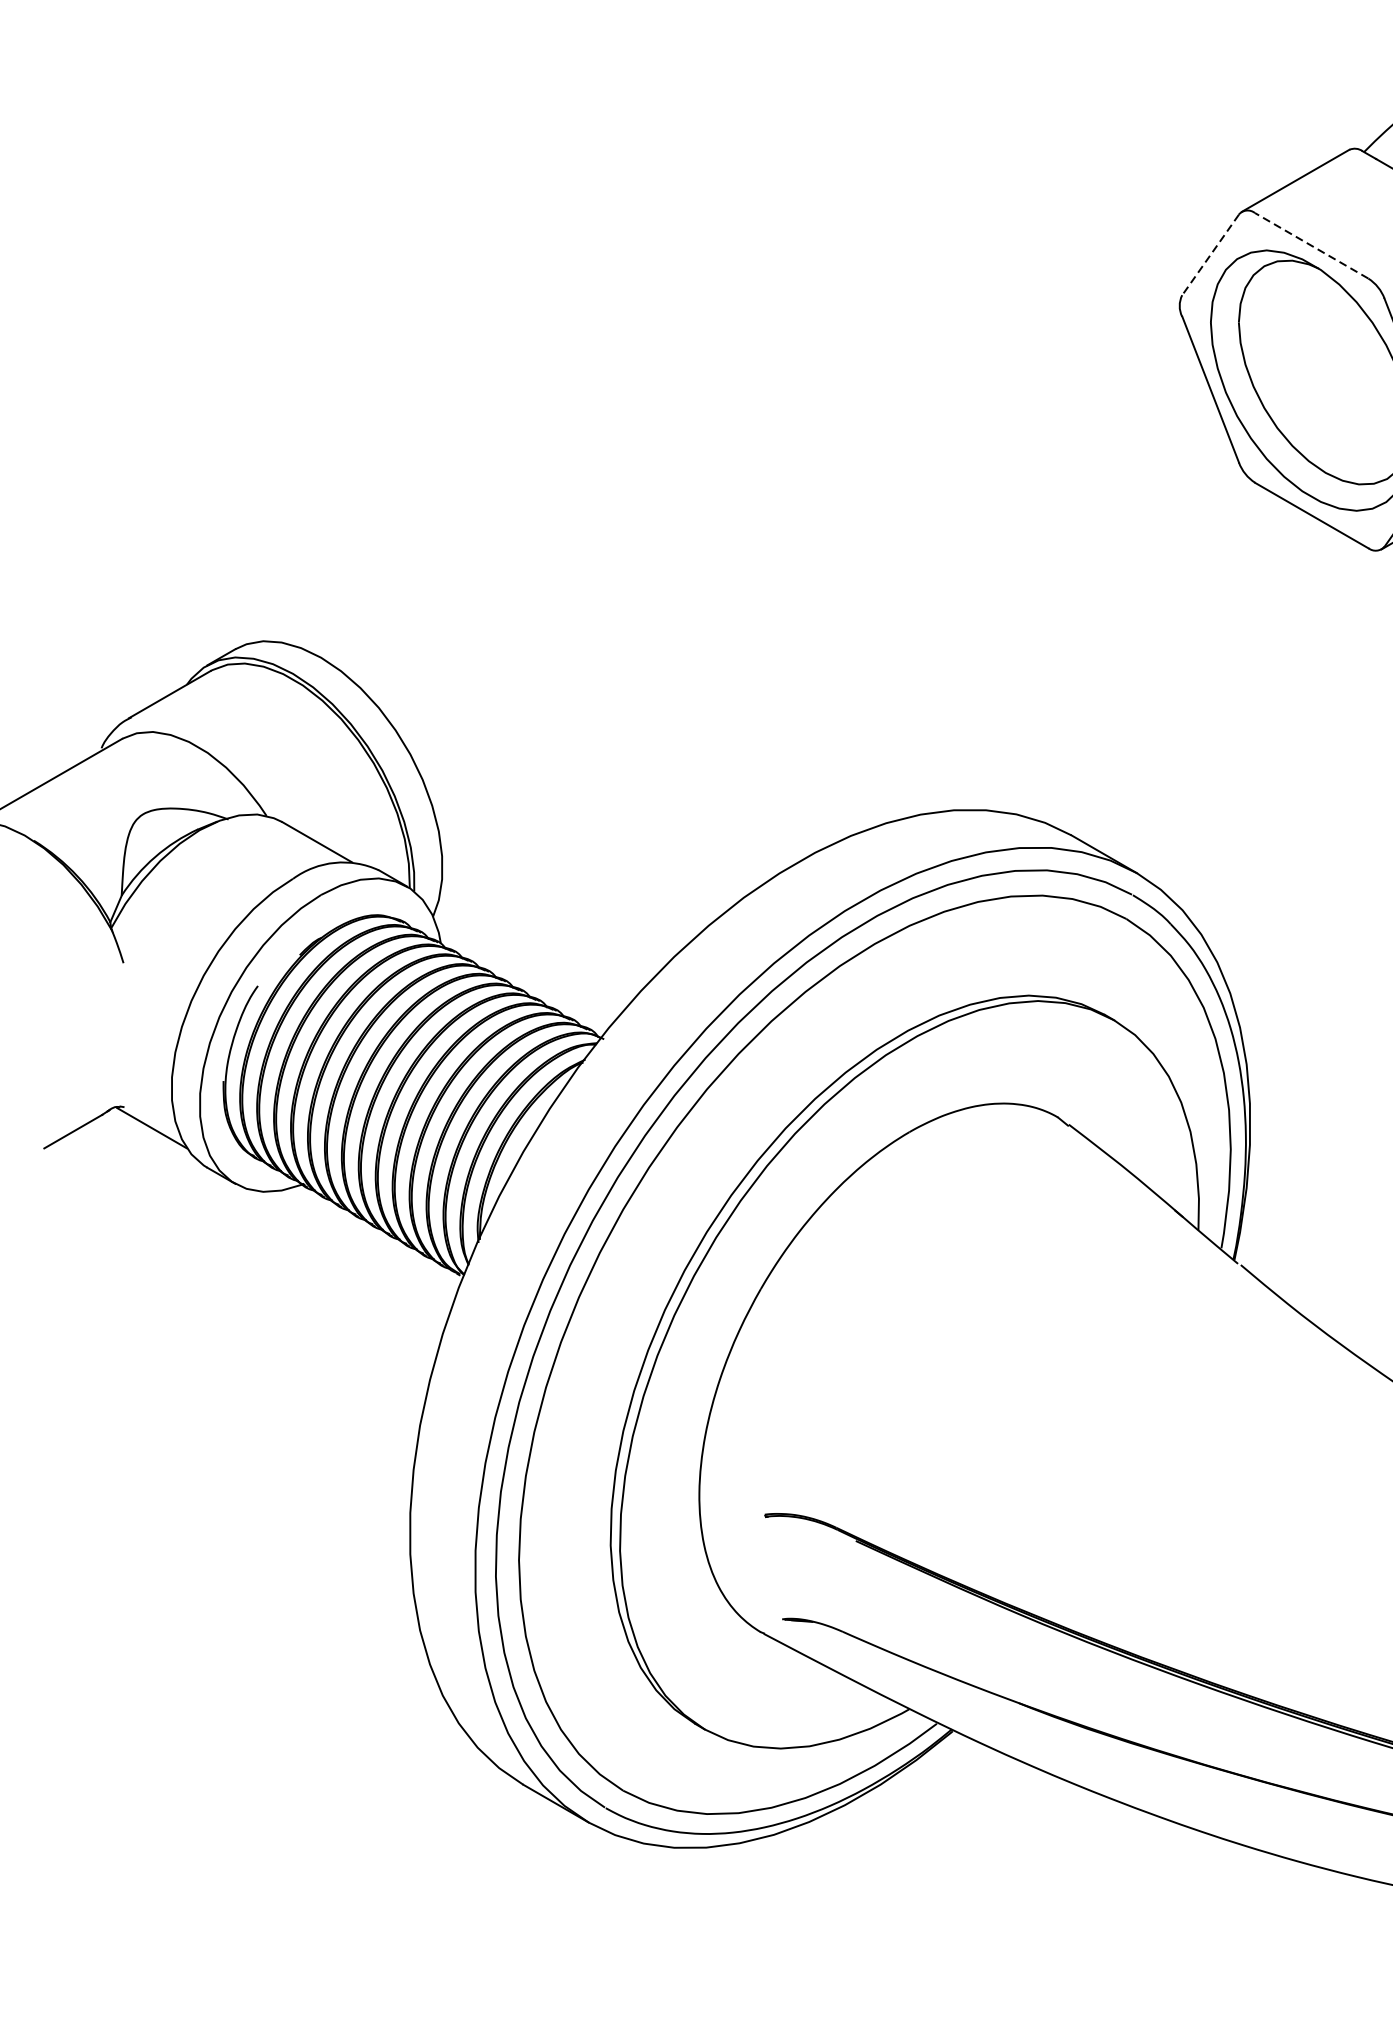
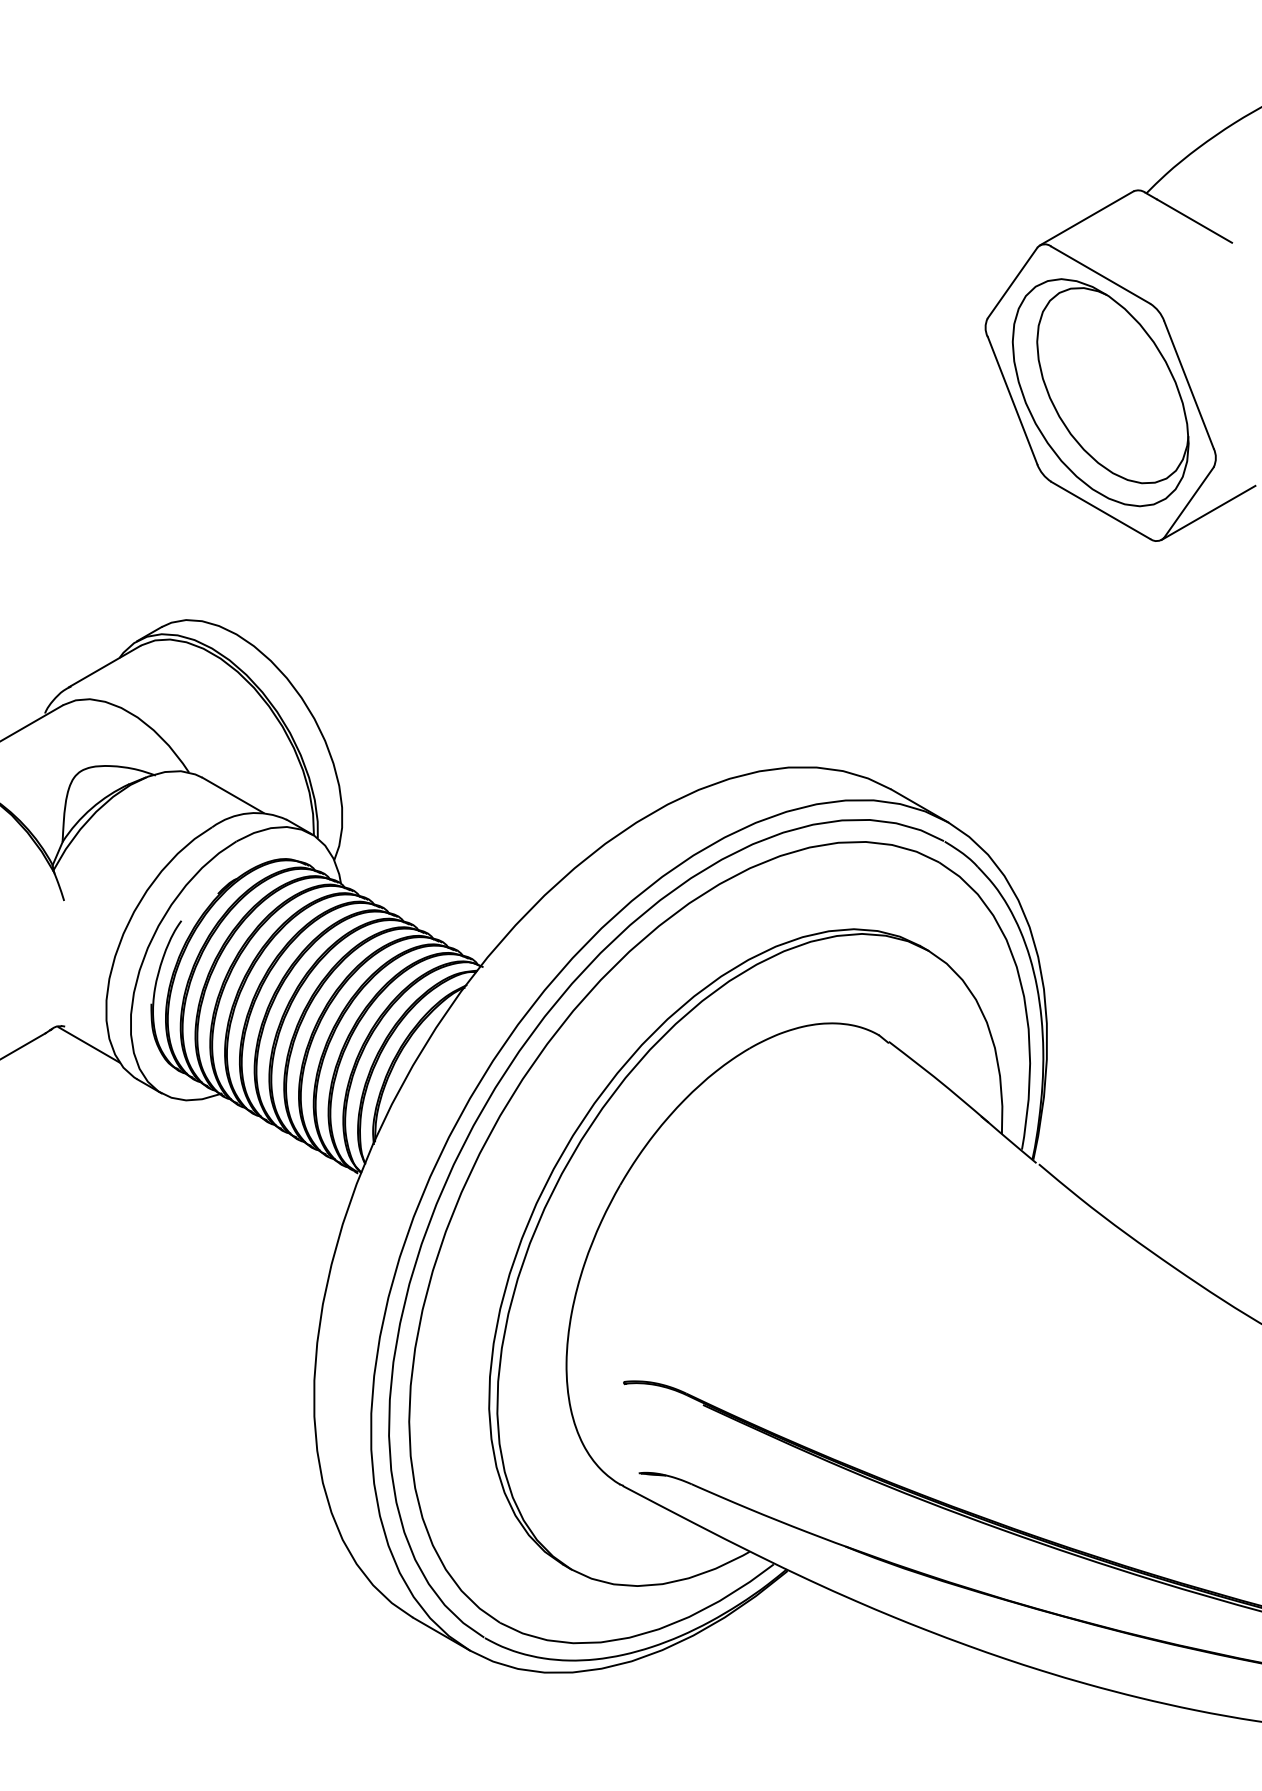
line: (1311, 245) -> (1100, 274), dashed -> solid
line: (1210, 255) -> (1012, 283), dashed -> solid

